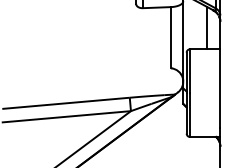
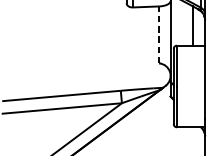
line: (170, 37) -> (158, 34), solid -> dashed

